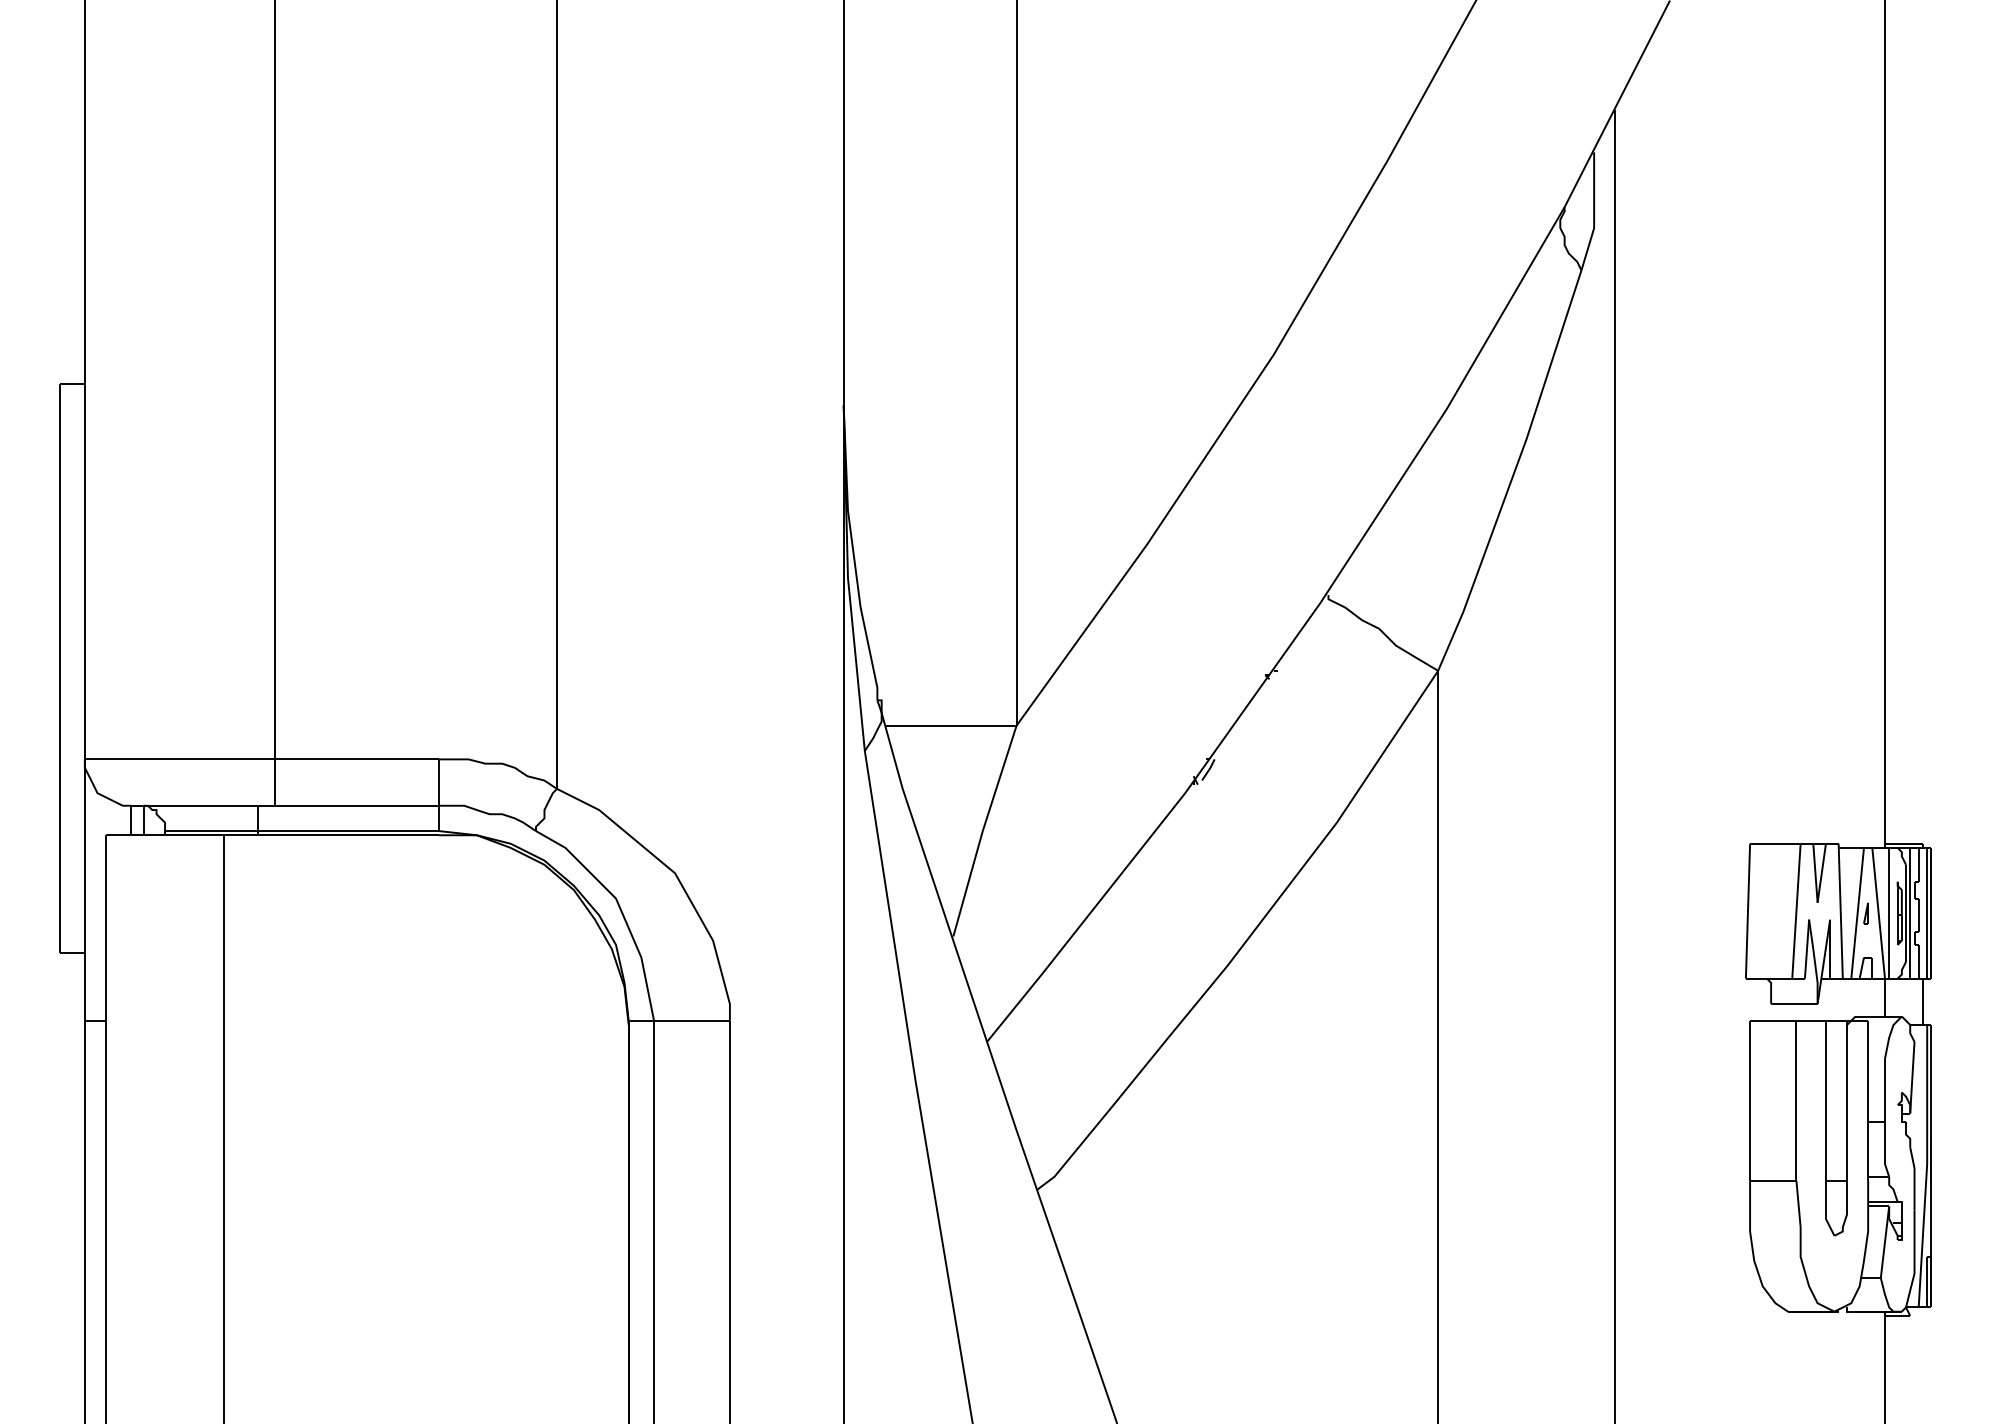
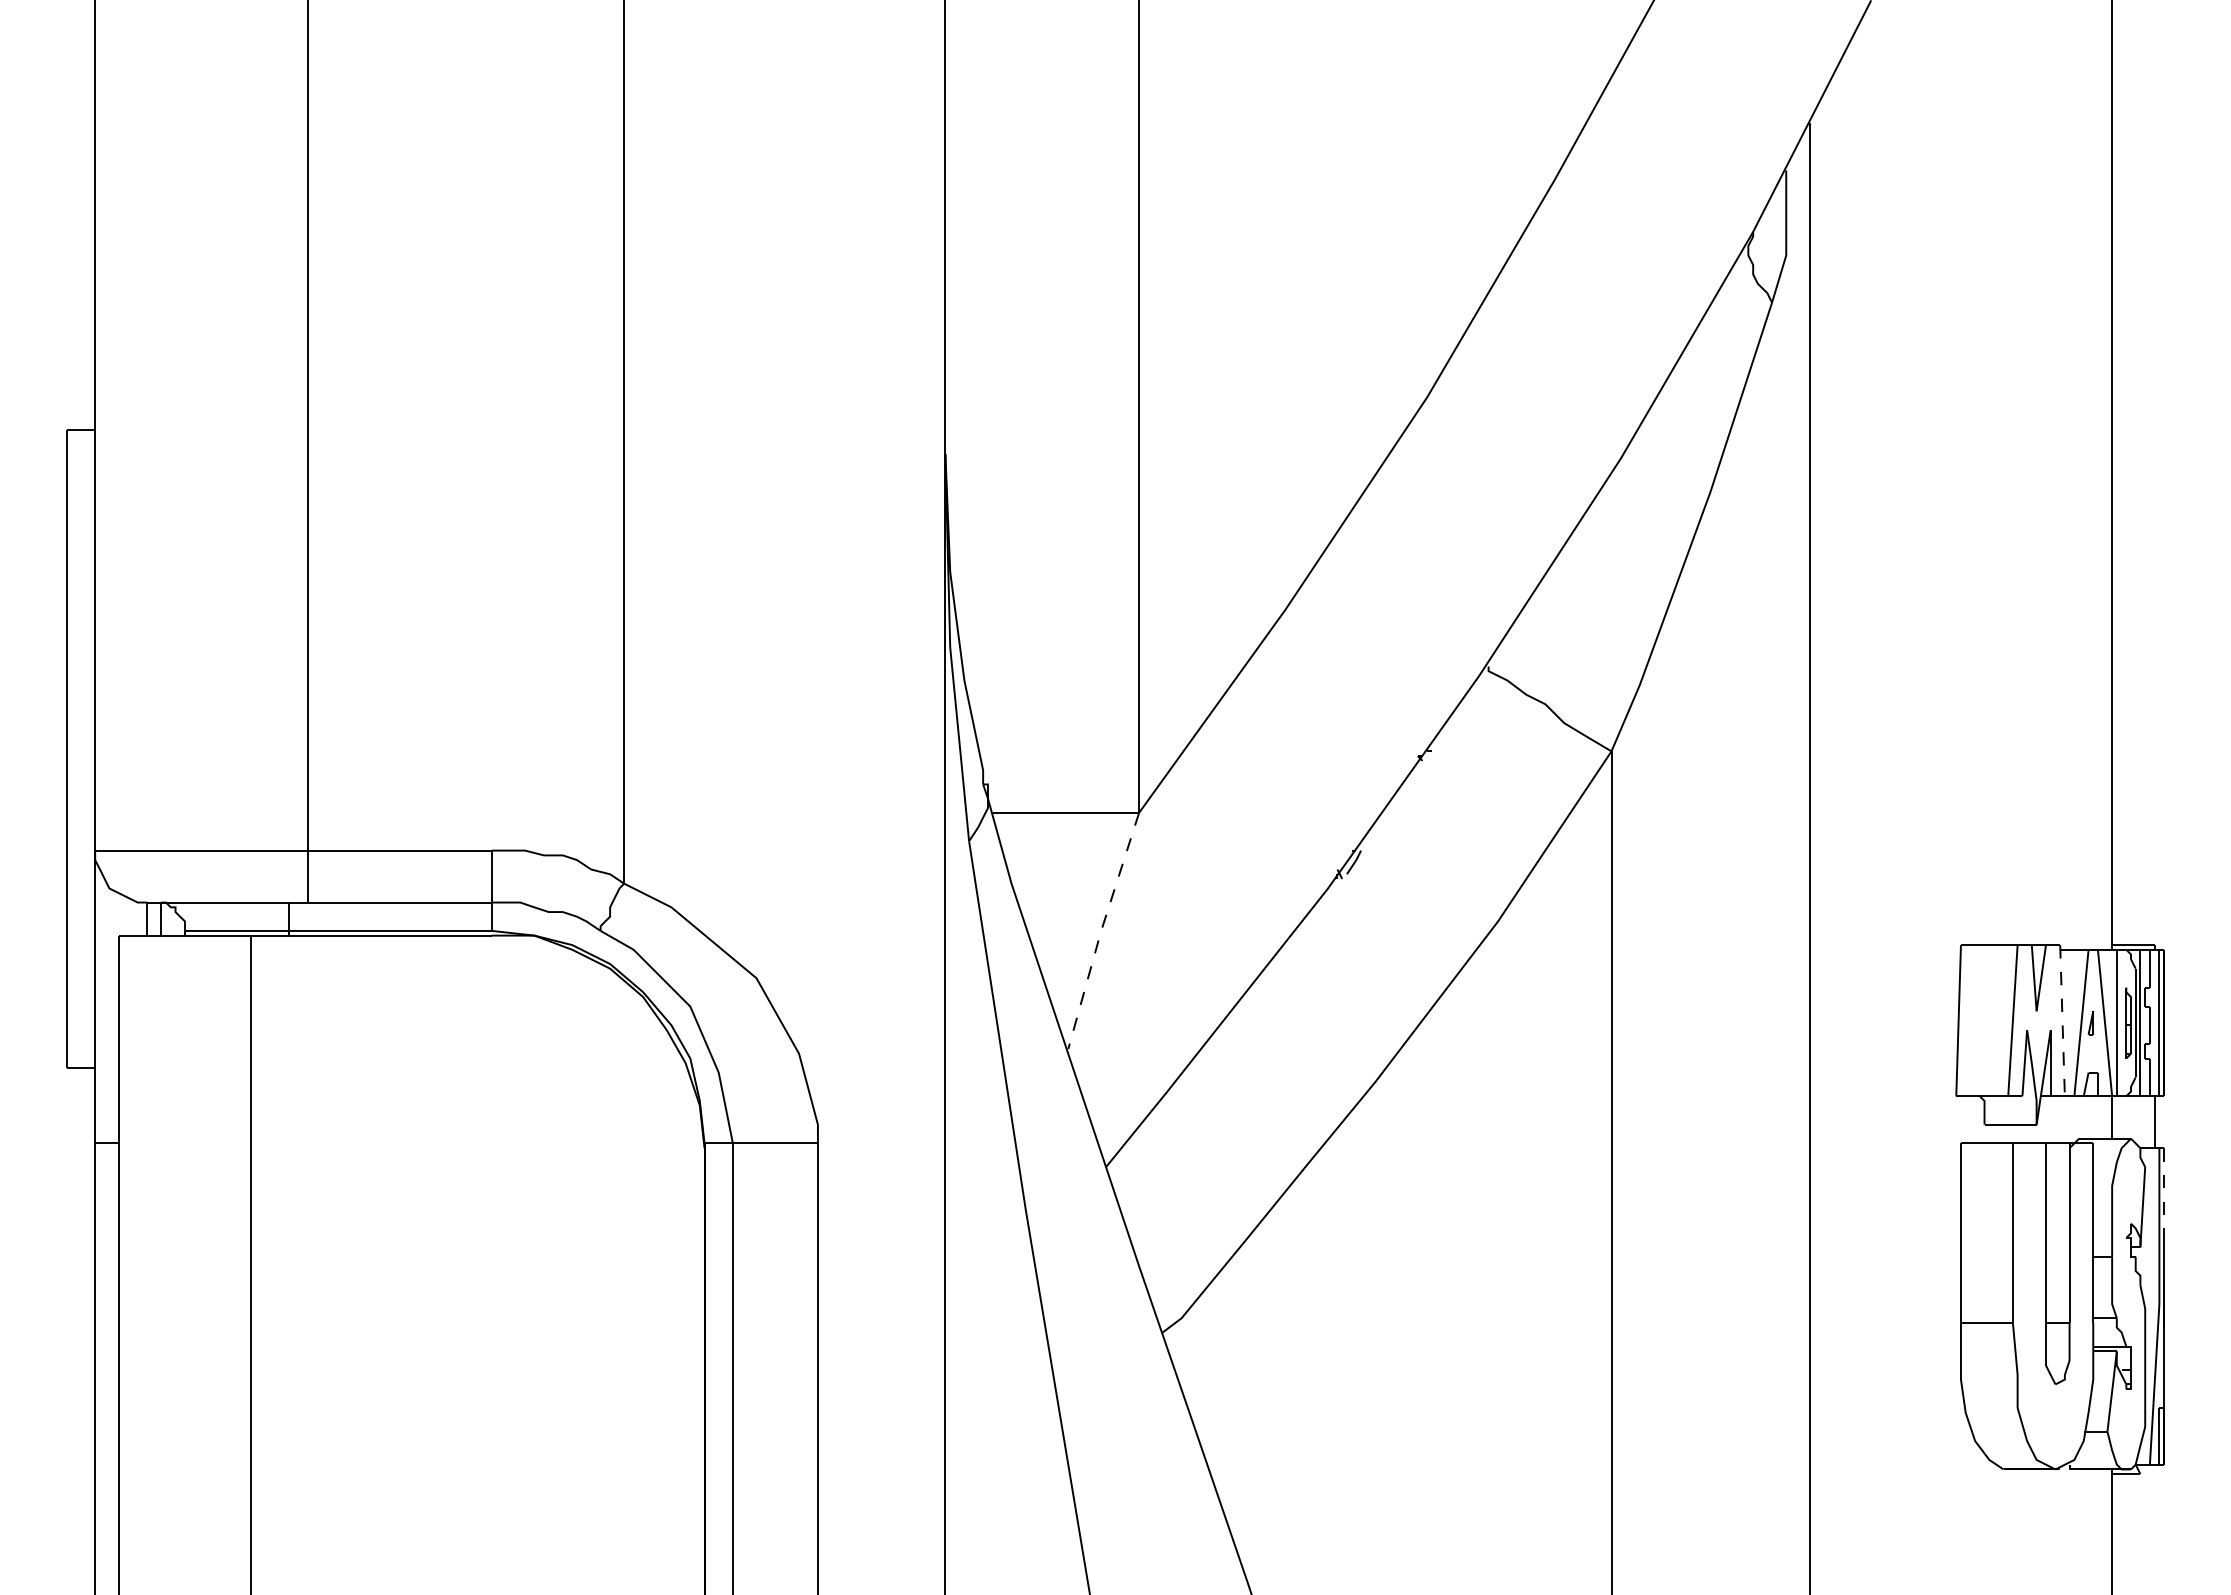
line: (983, 830) -> (1101, 930), solid -> dashed
line: (1840, 911) -> (2062, 1020), solid -> dashed
line: (1931, 1060) -> (2164, 1188), solid -> dashed

